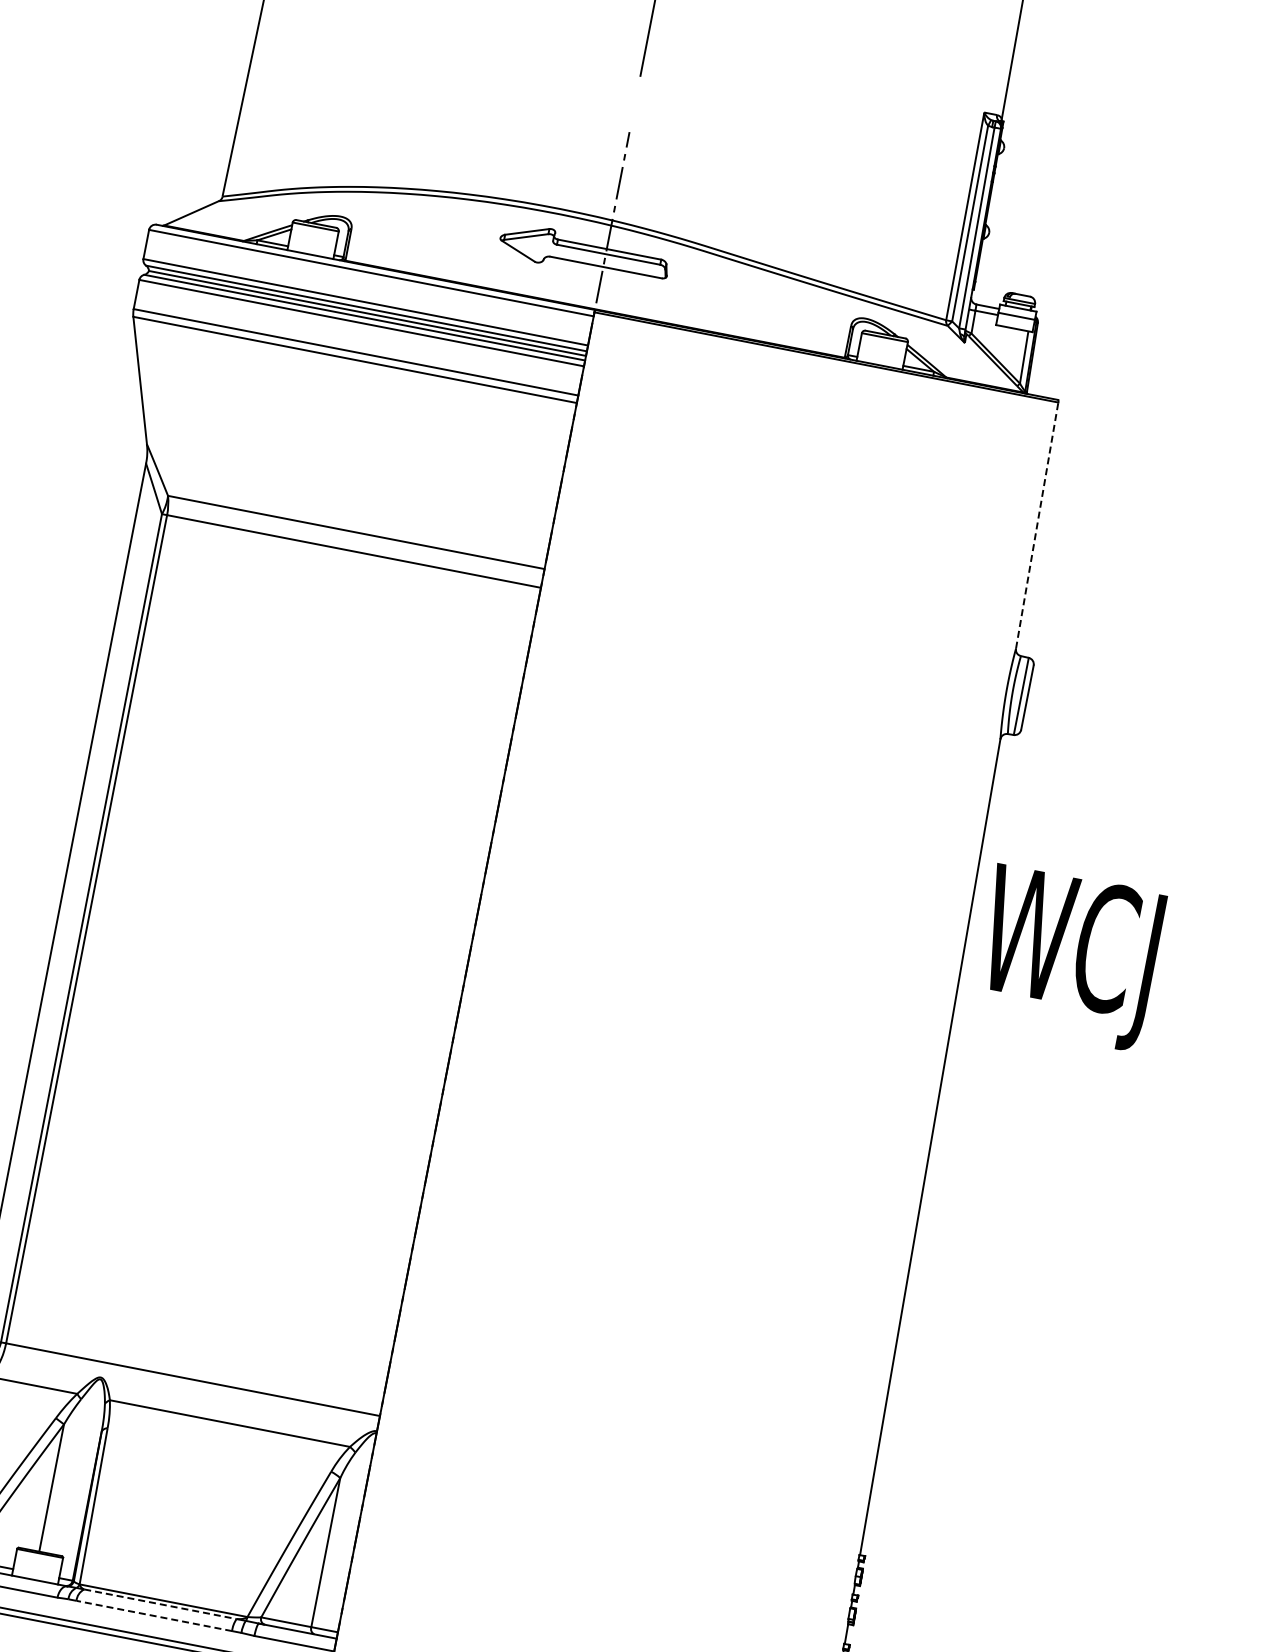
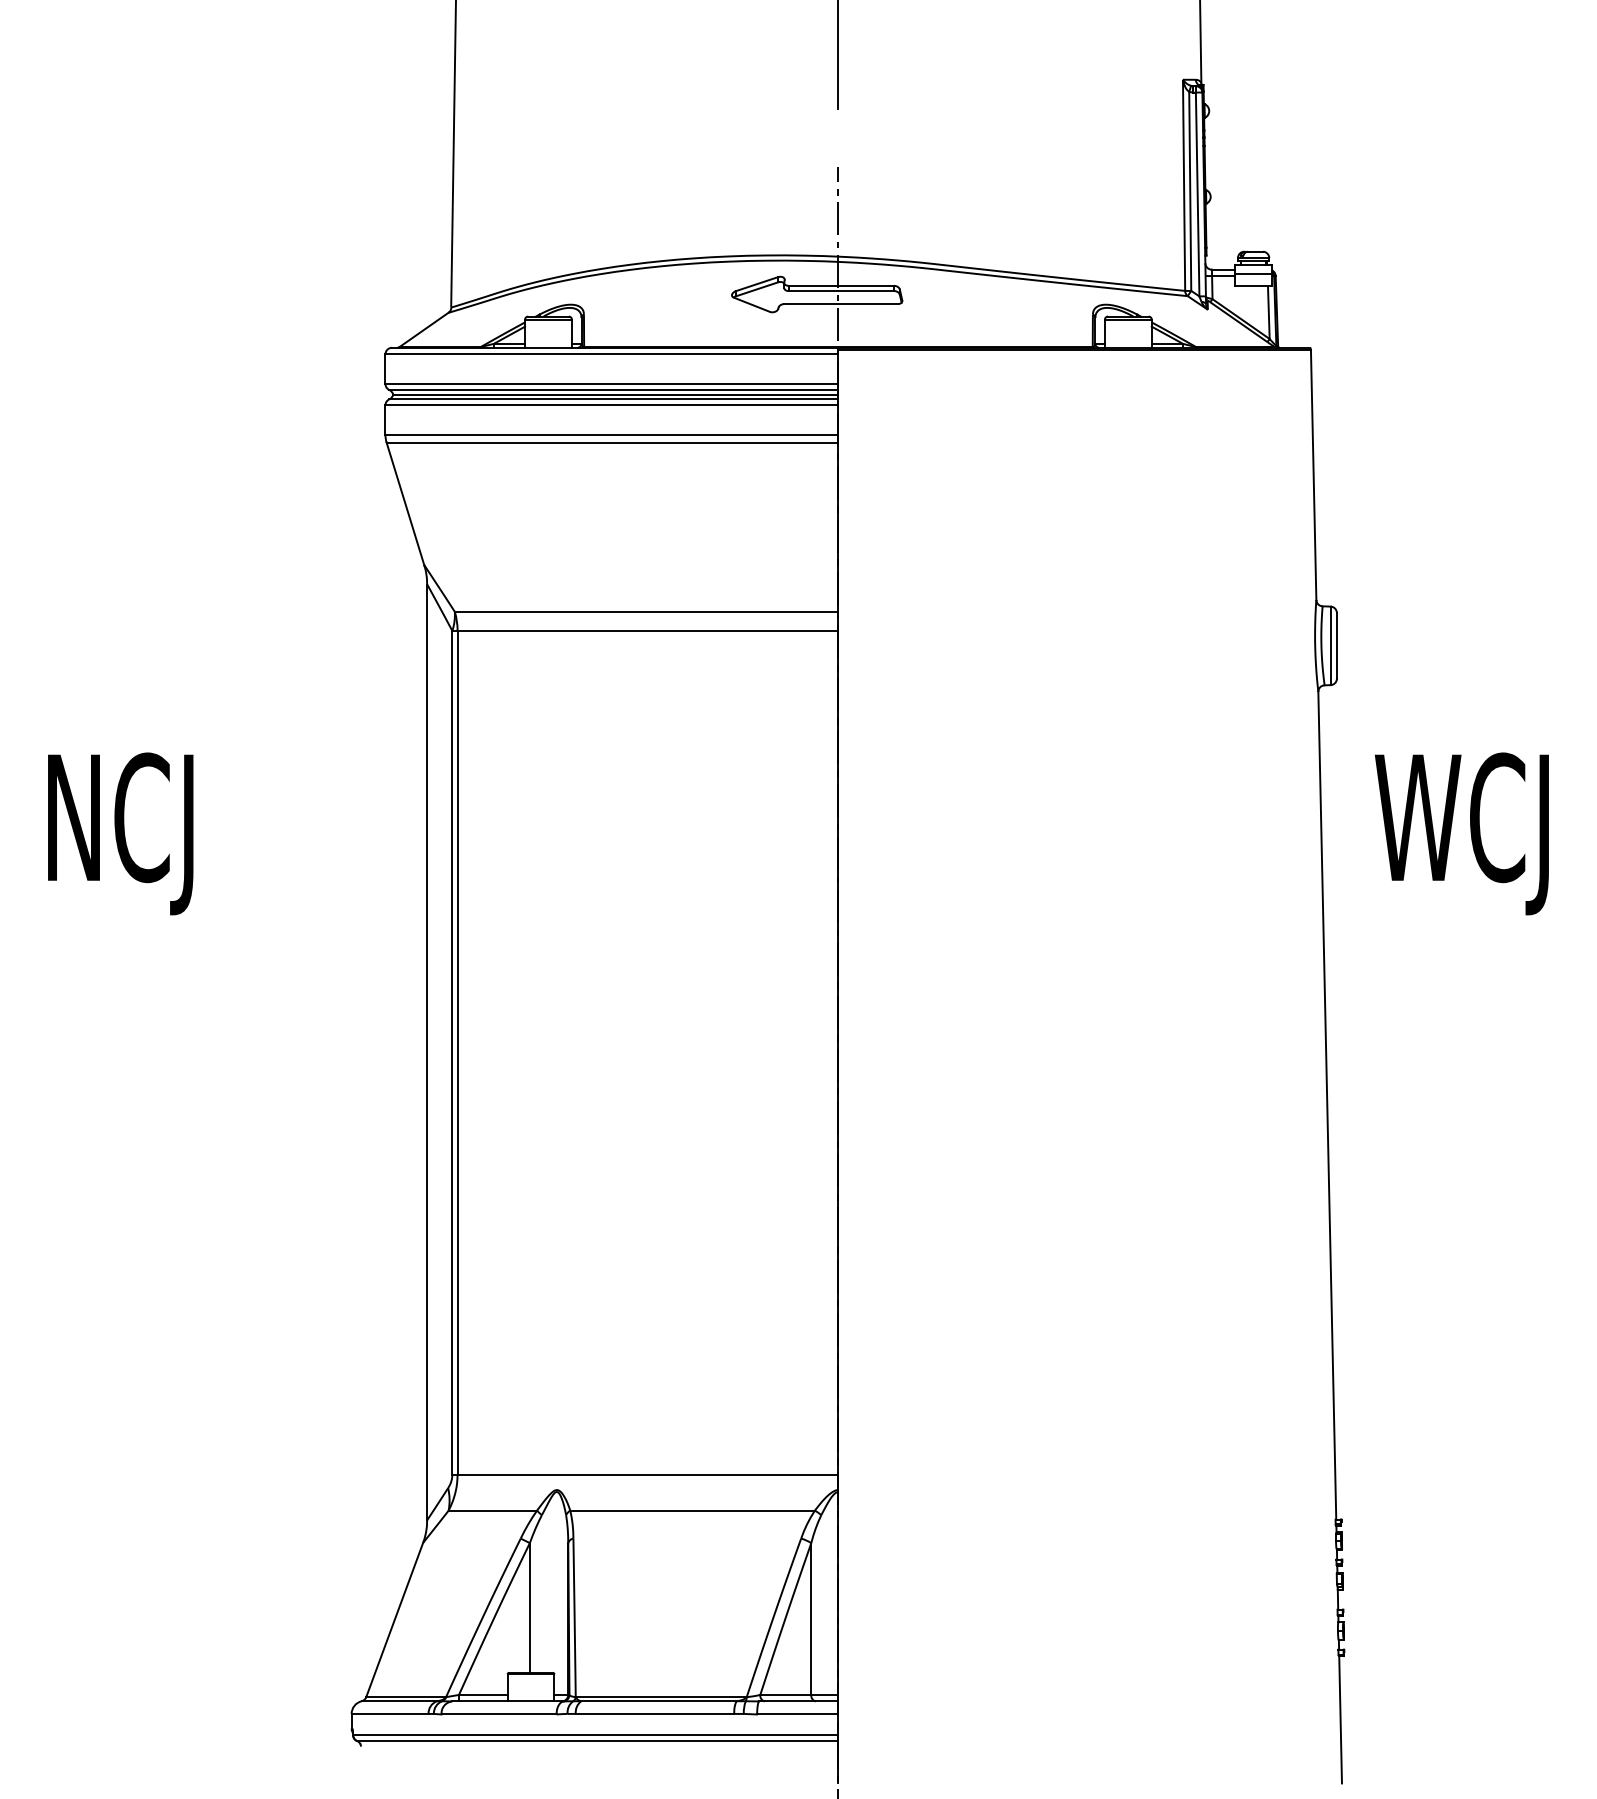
line: (1036, 525) -> (1313, 475), dashed -> solid
text: (1067, 956) -> (1461, 833), moved
line: (160, 1604) -> (658, 1701), dashed -> solid
line: (153, 1615) -> (654, 1713), dashed -> solid

